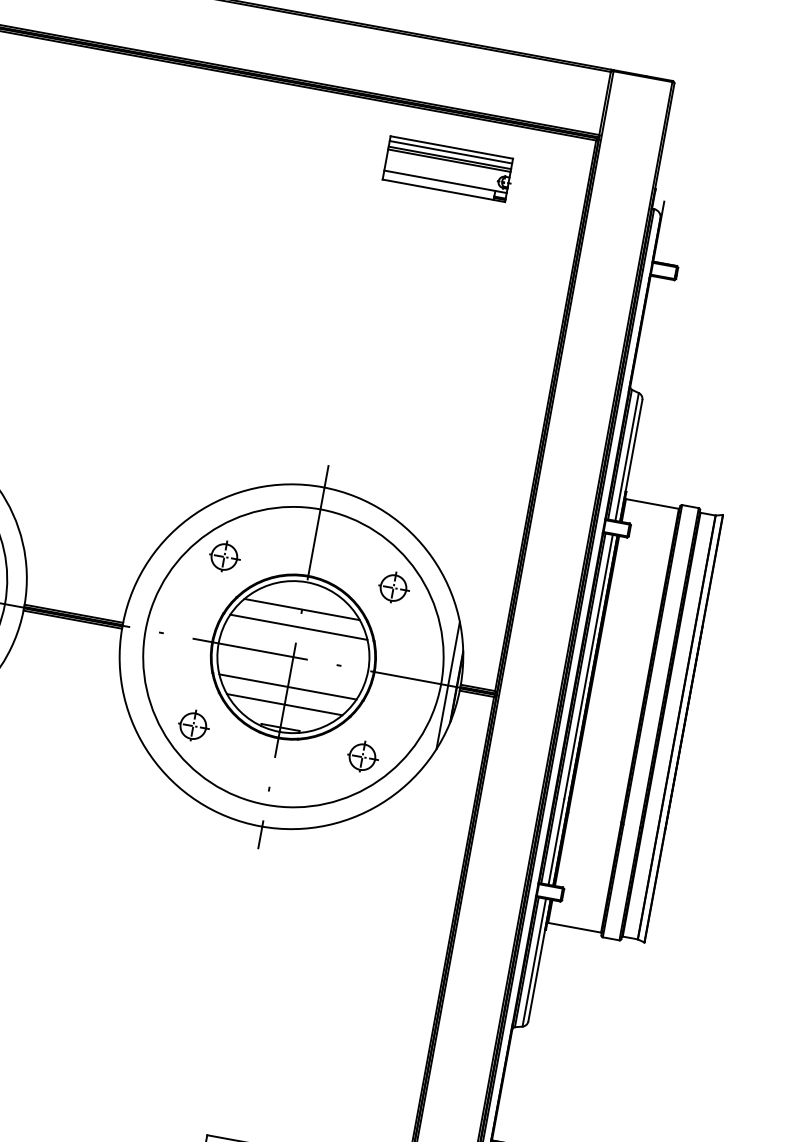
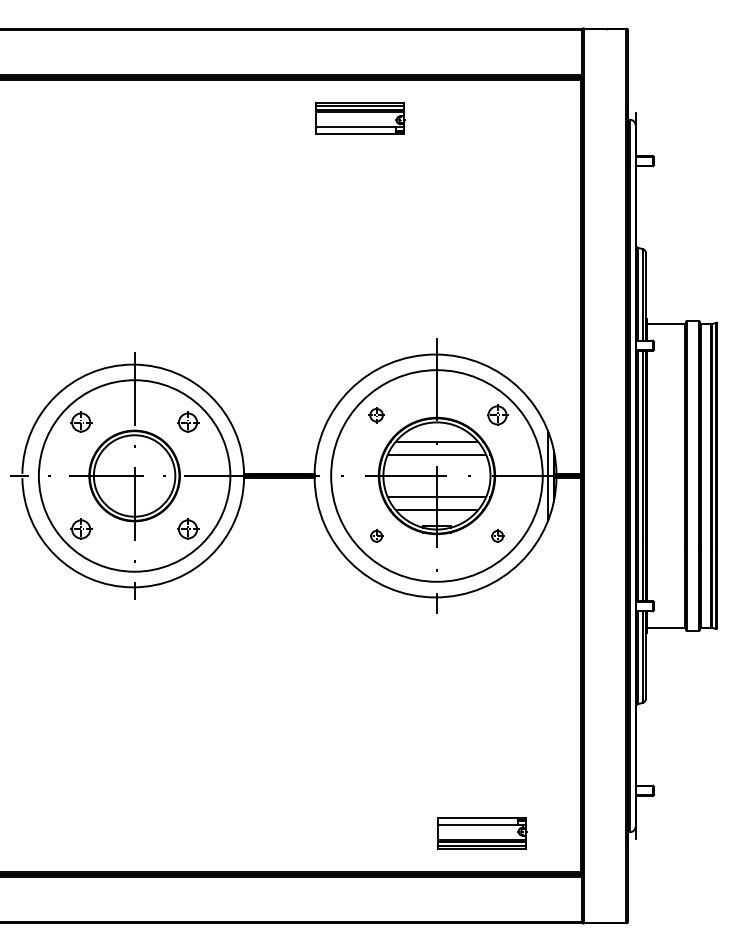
part: (448, 169) -> (360, 118), moved
part: (224, 555) -> (376, 414), size x0.7
part: (193, 724) -> (376, 535), size x0.6
part: (362, 755) -> (497, 535), size x0.6

